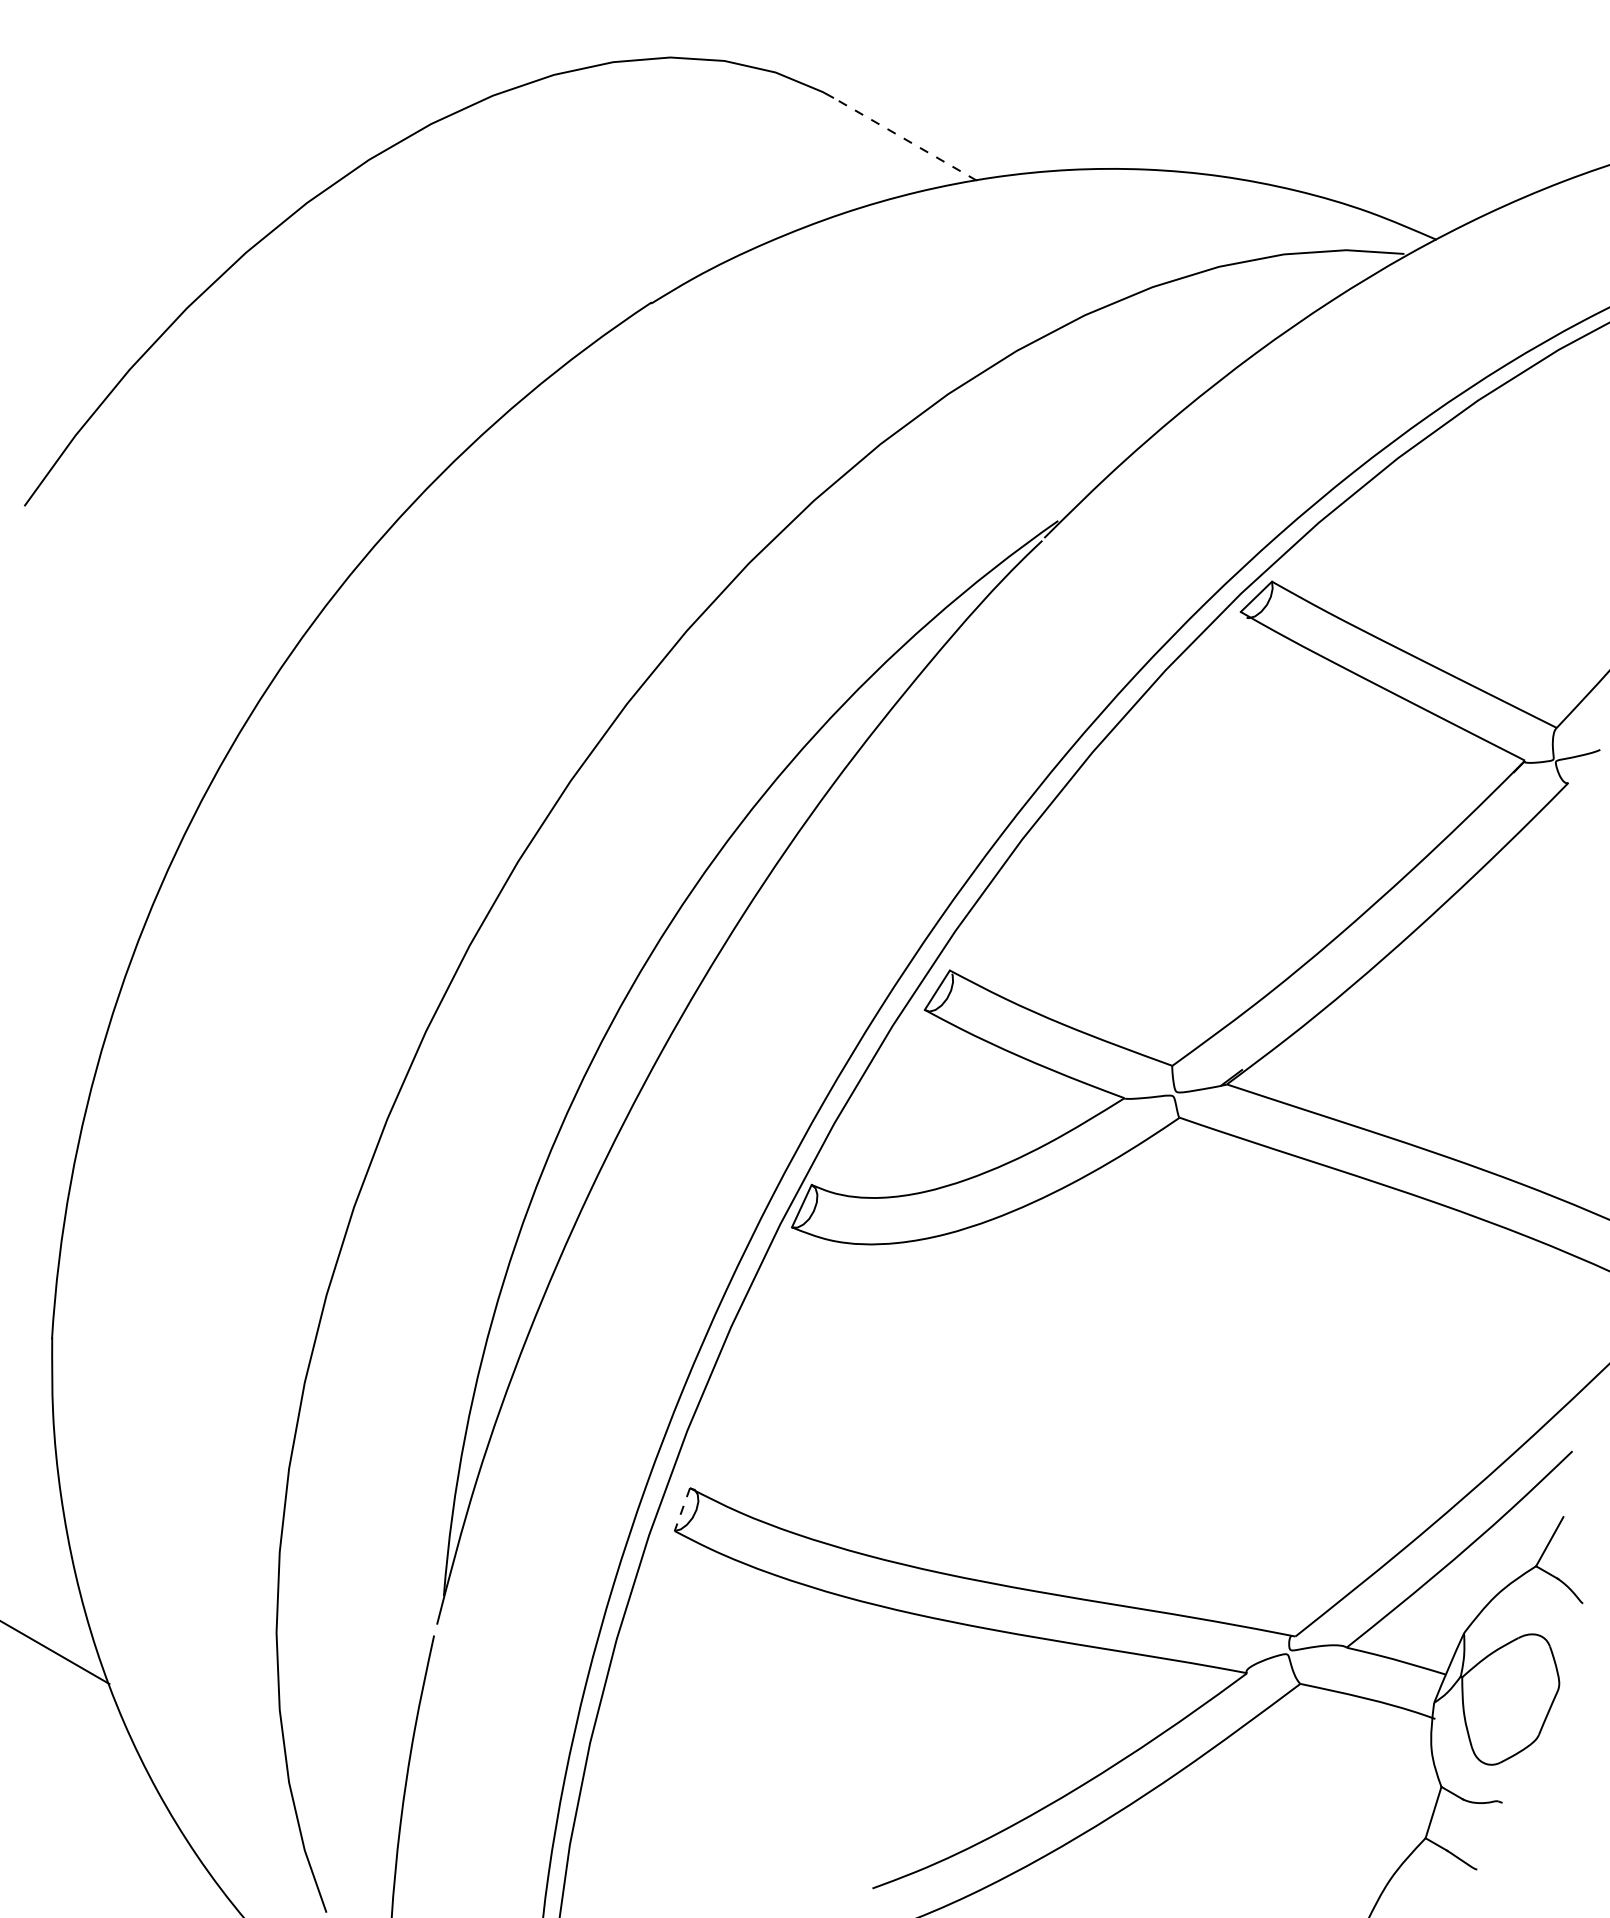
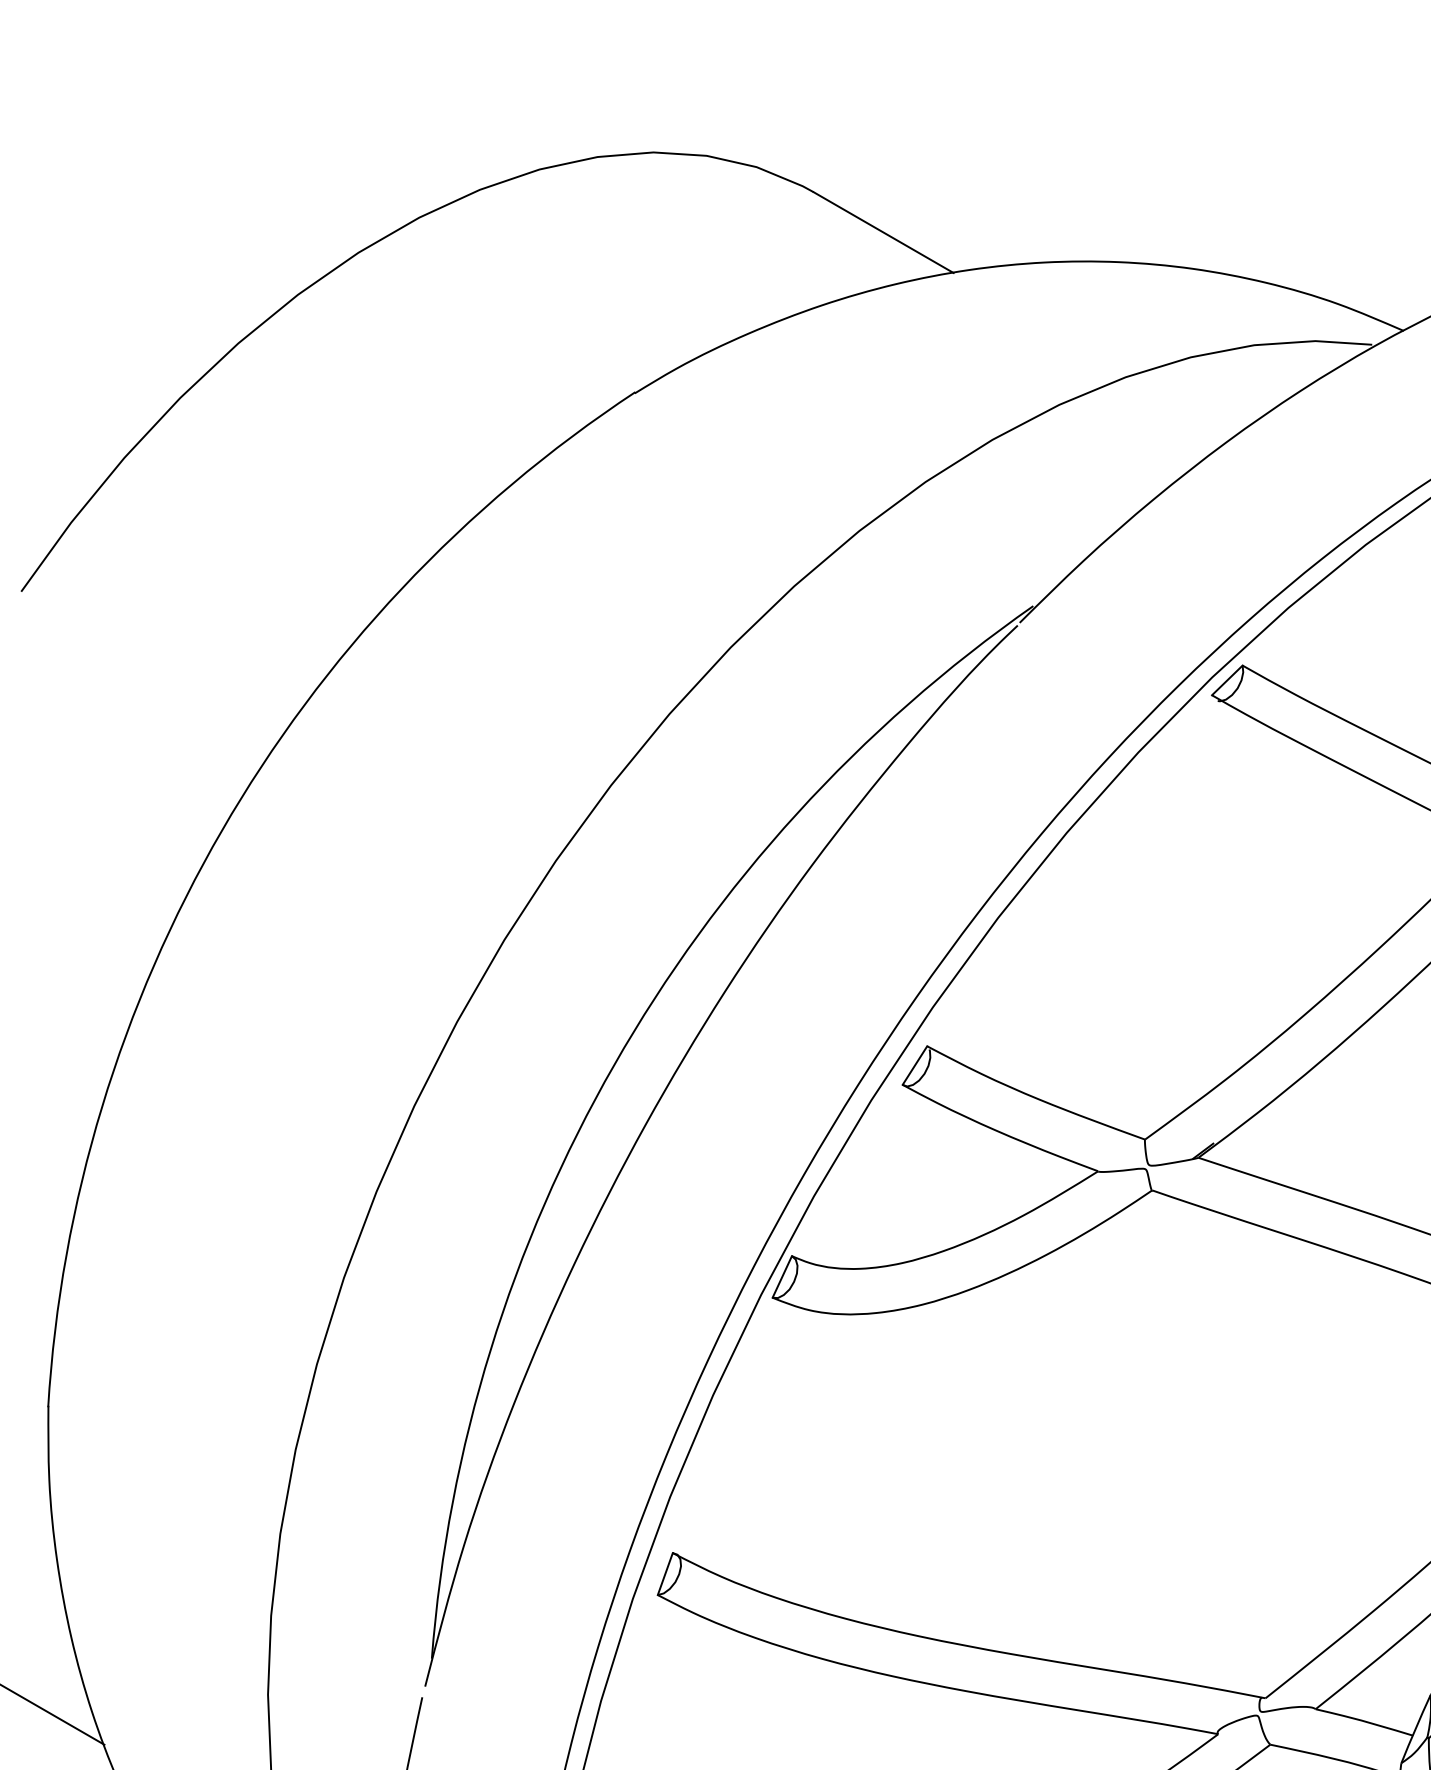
line: (905, 139) -> (883, 232), dashed -> solid
line: (682, 1509) -> (665, 1573), dashed -> solid

